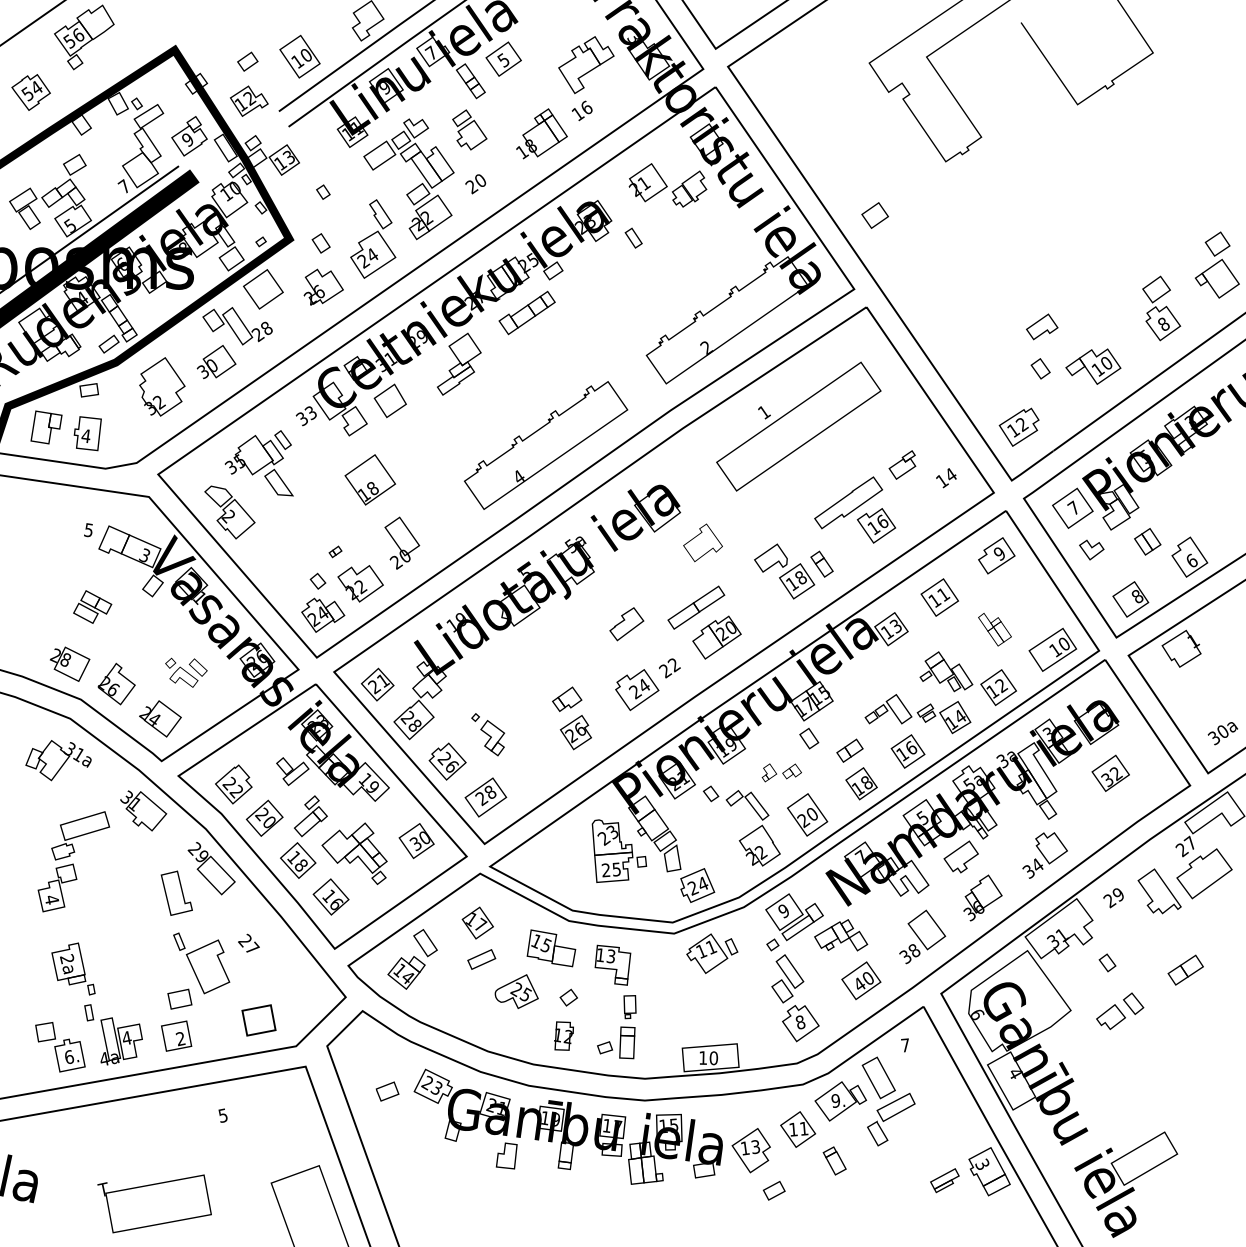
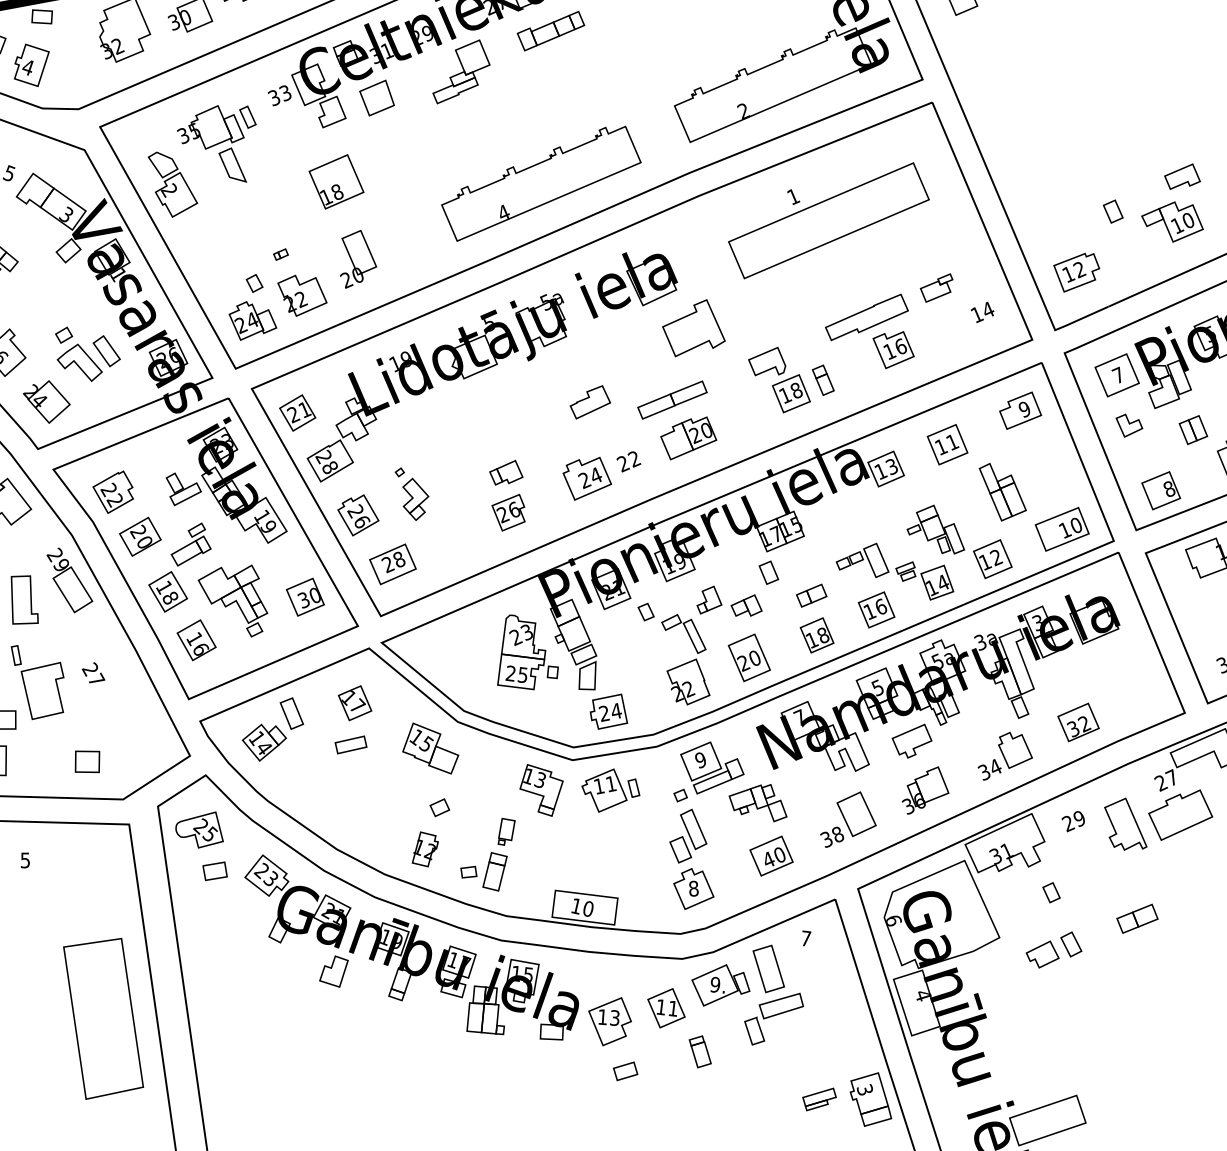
part: (1042, 326) -> (1183, 176), moved
part: (702, 542) -> (694, 328), size x1.43
part: (994, 629) -> (1001, 493), size x1.43
part: (186, 672) -> (86, 355), size x1.43
part: (781, 772) -> (729, 604), size x1.43
text: (1110, 772) -> (1078, 721), moved
text: (612, 964) -> (540, 789), moved
text: (516, 991) -> (200, 828), moved
part: (258, 1019) -> (87, 760), size x0.71

